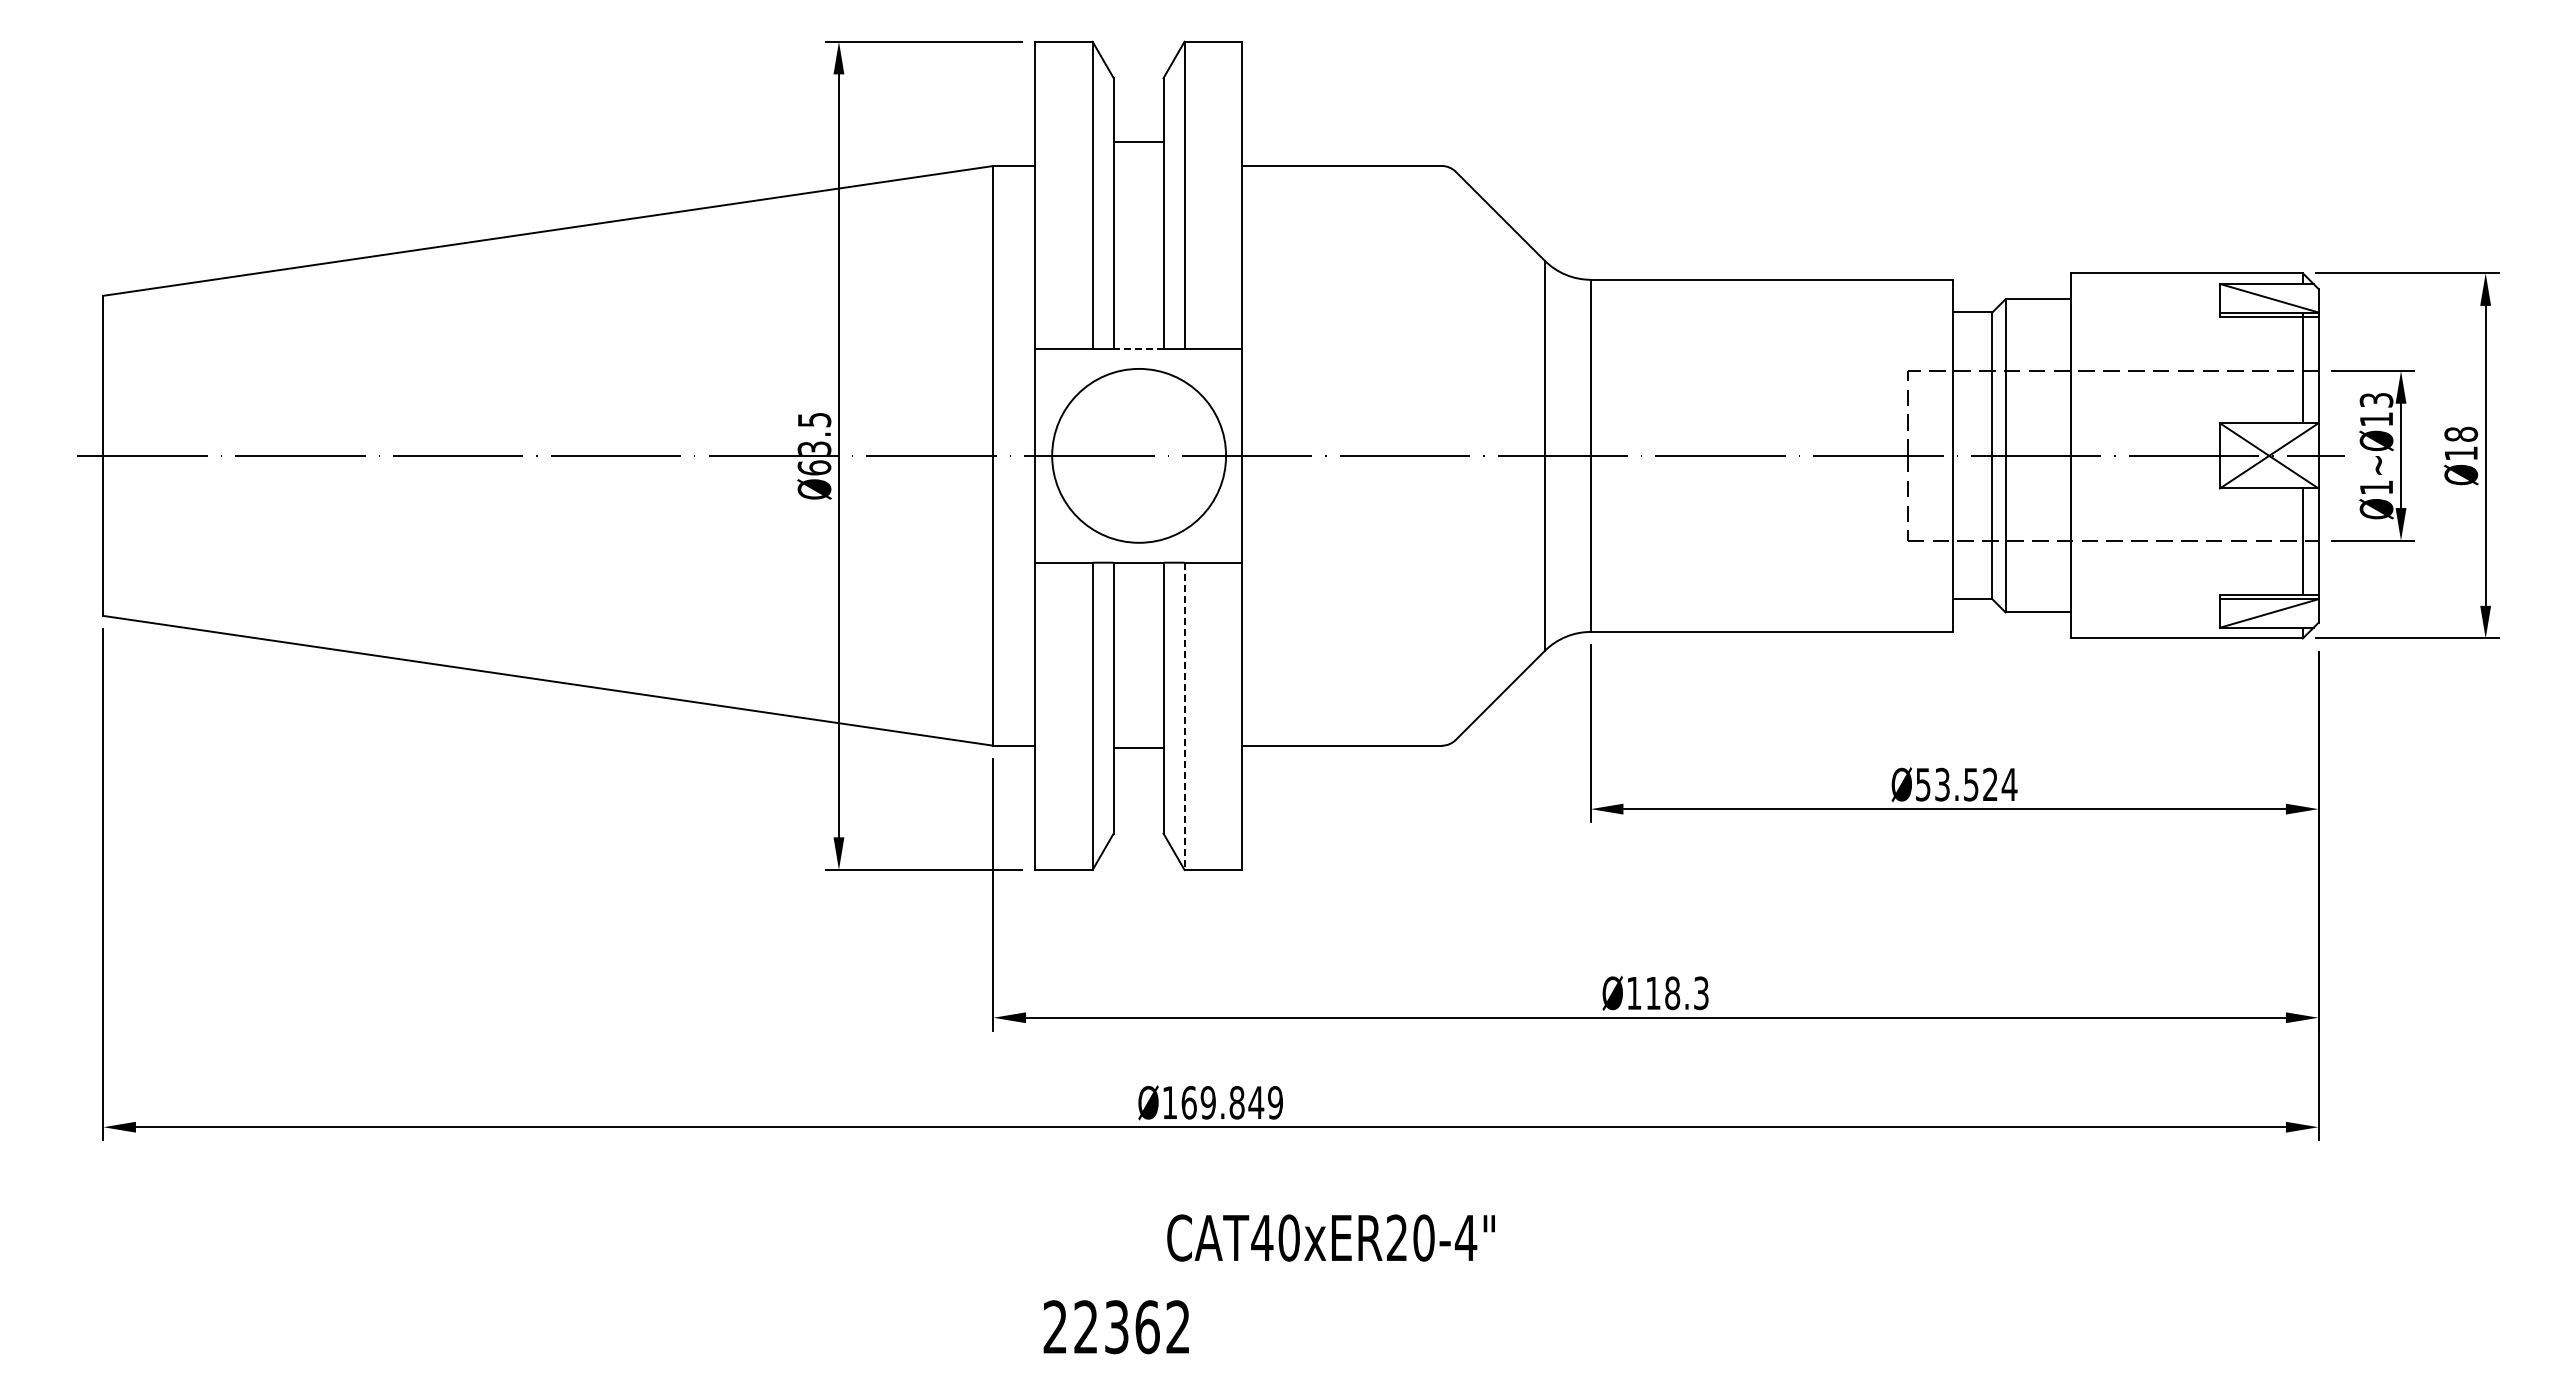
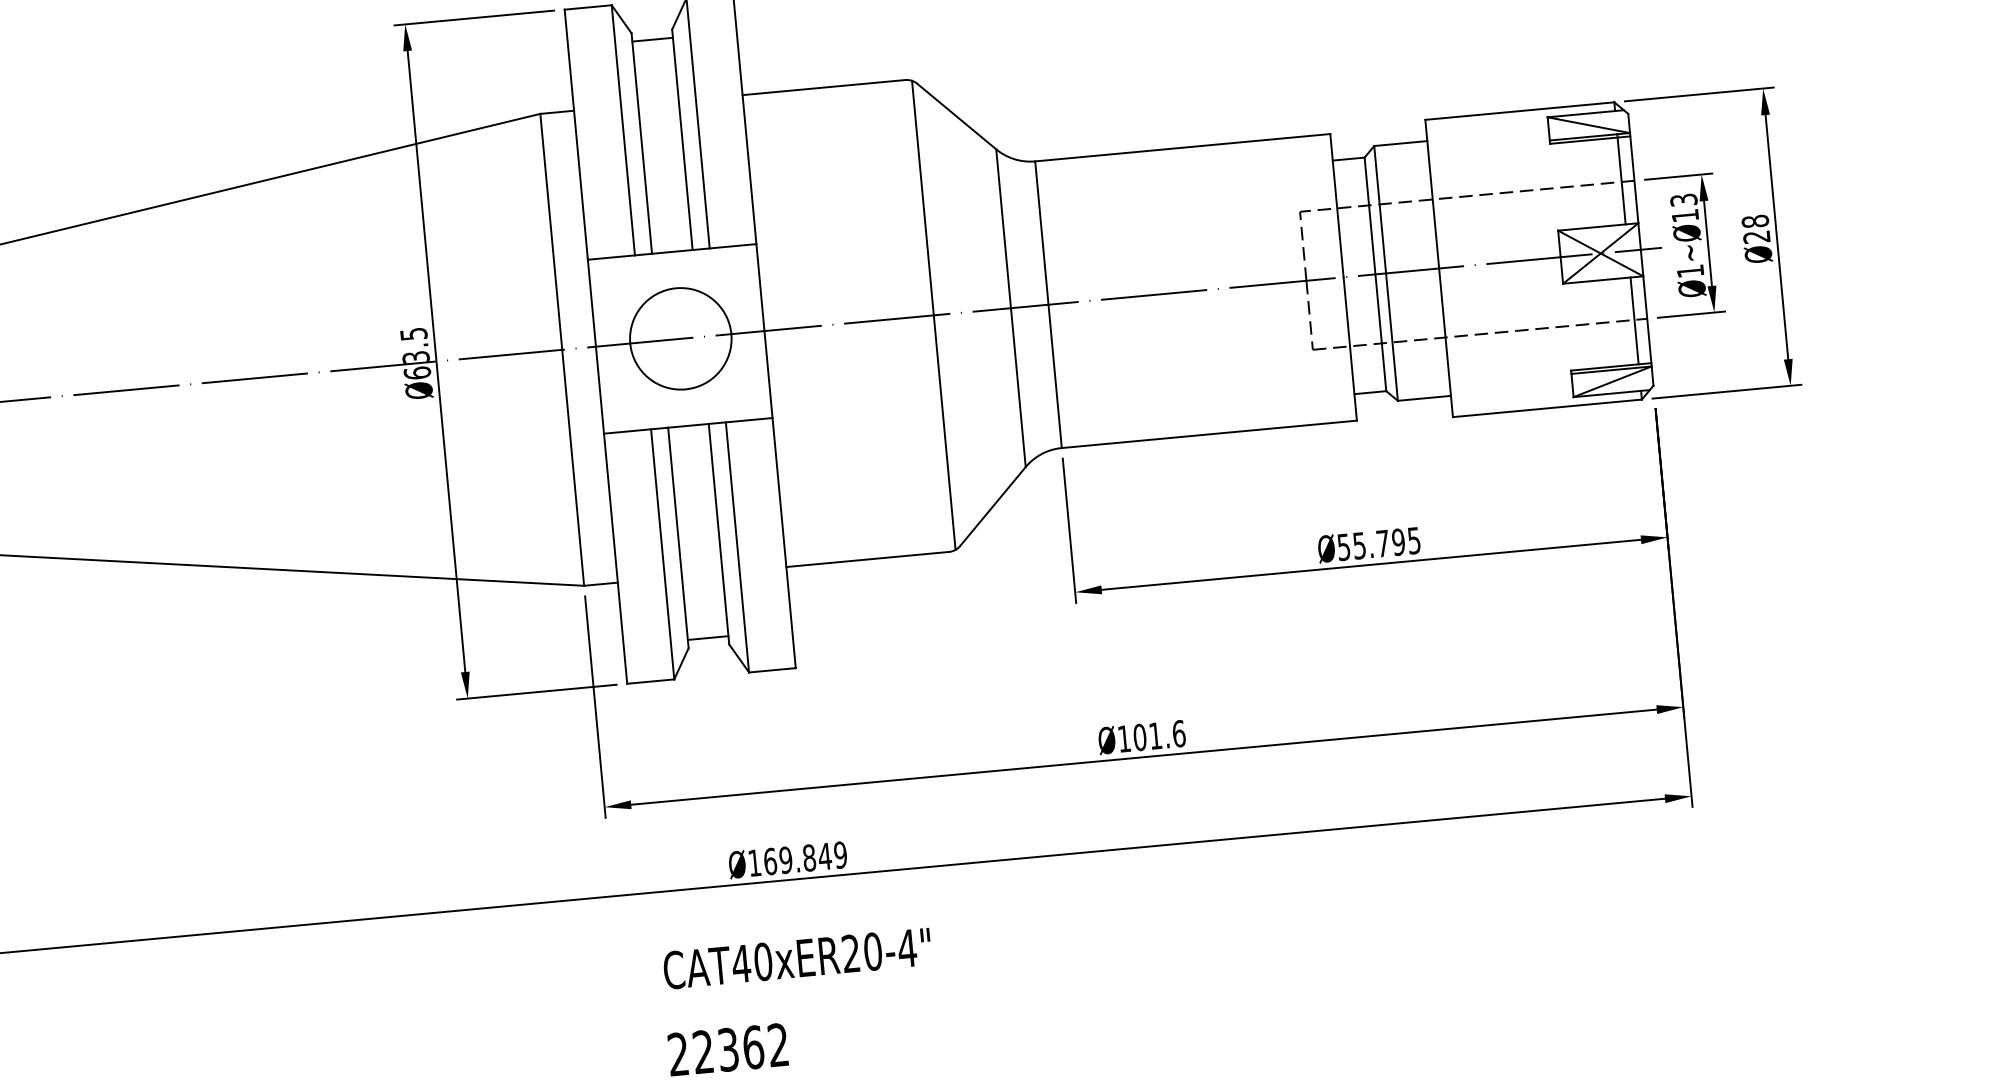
line: (1138, 142) -> (652, 39), moved
line: (1138, 349) -> (672, 252), dashed -> solid
text: (2460, 453) -> (1756, 237), 18 -> 28
circle: (1139, 455) -> (681, 338), size x0.71
line: (1449, 455) -> (933, 315), added
line: (1184, 716) -> (737, 547), dashed -> solid
line: (1138, 748) -> (708, 638), moved
text: (1976, 784) -> (1387, 543), Ø53.524 -> Ø55.795
text: (1677, 993) -> (1159, 735), Ø118.3 -> Ø101.6
text: (1330, 1237) -> (796, 958), moved

